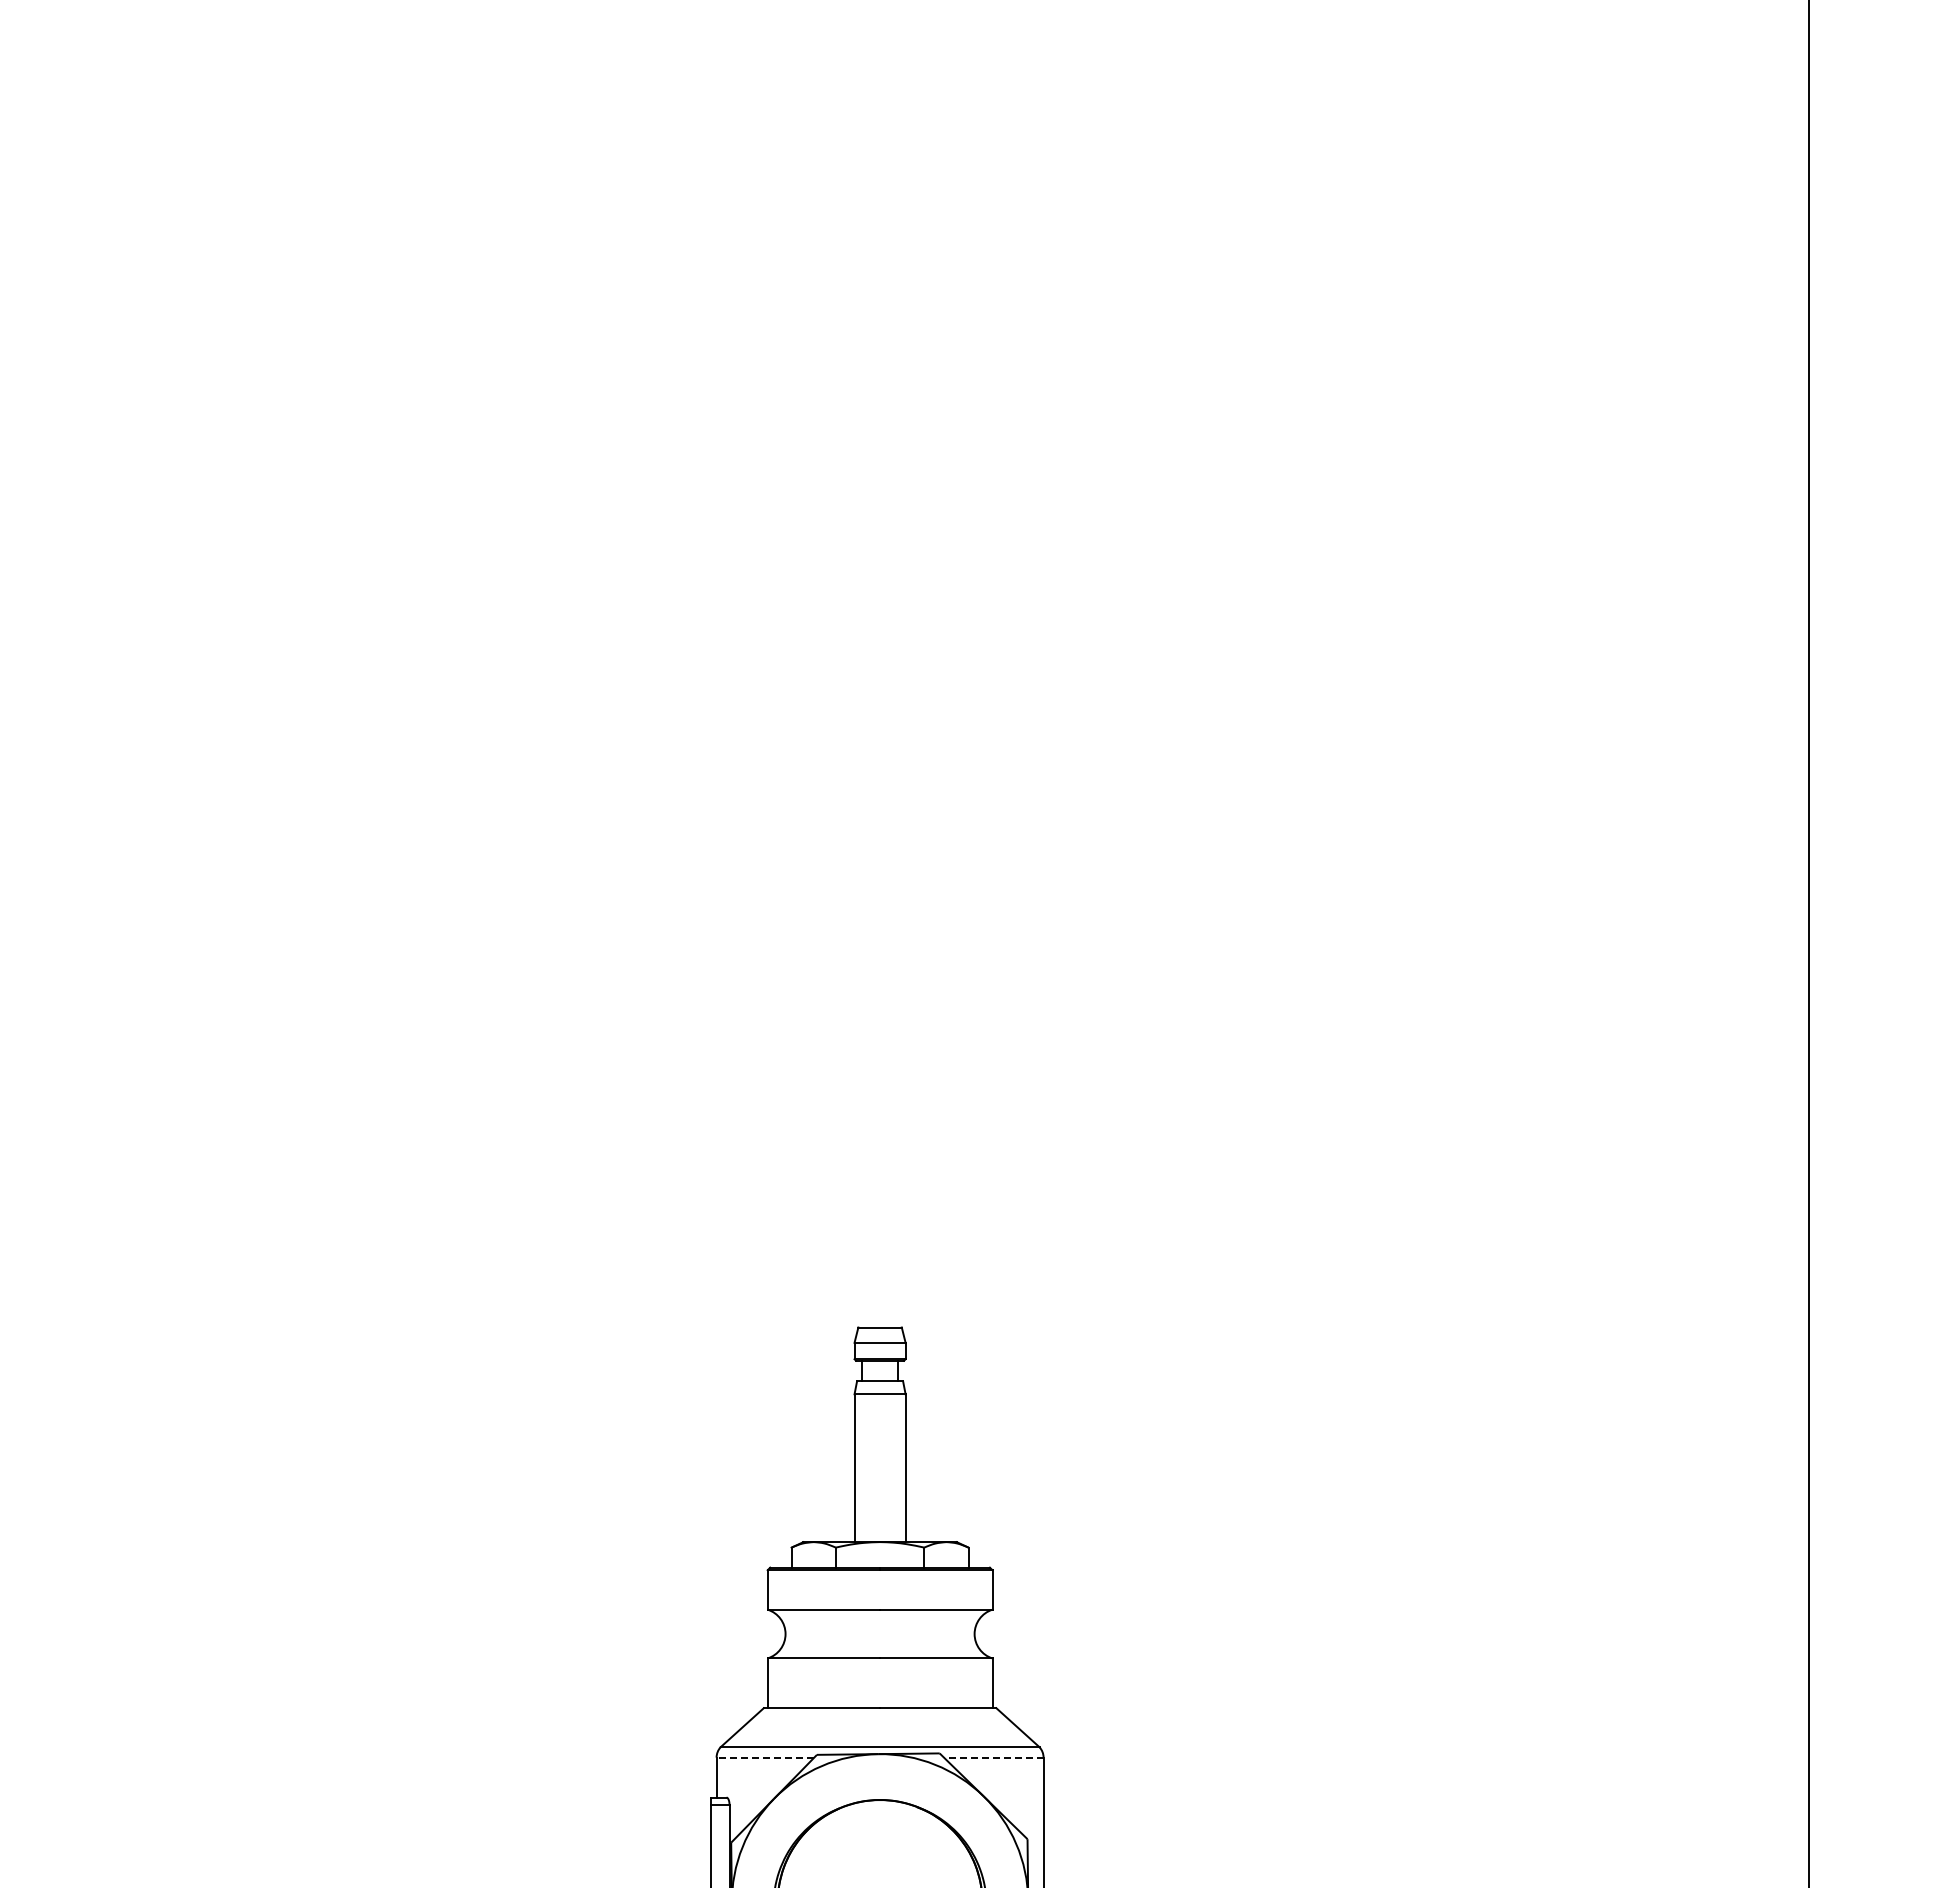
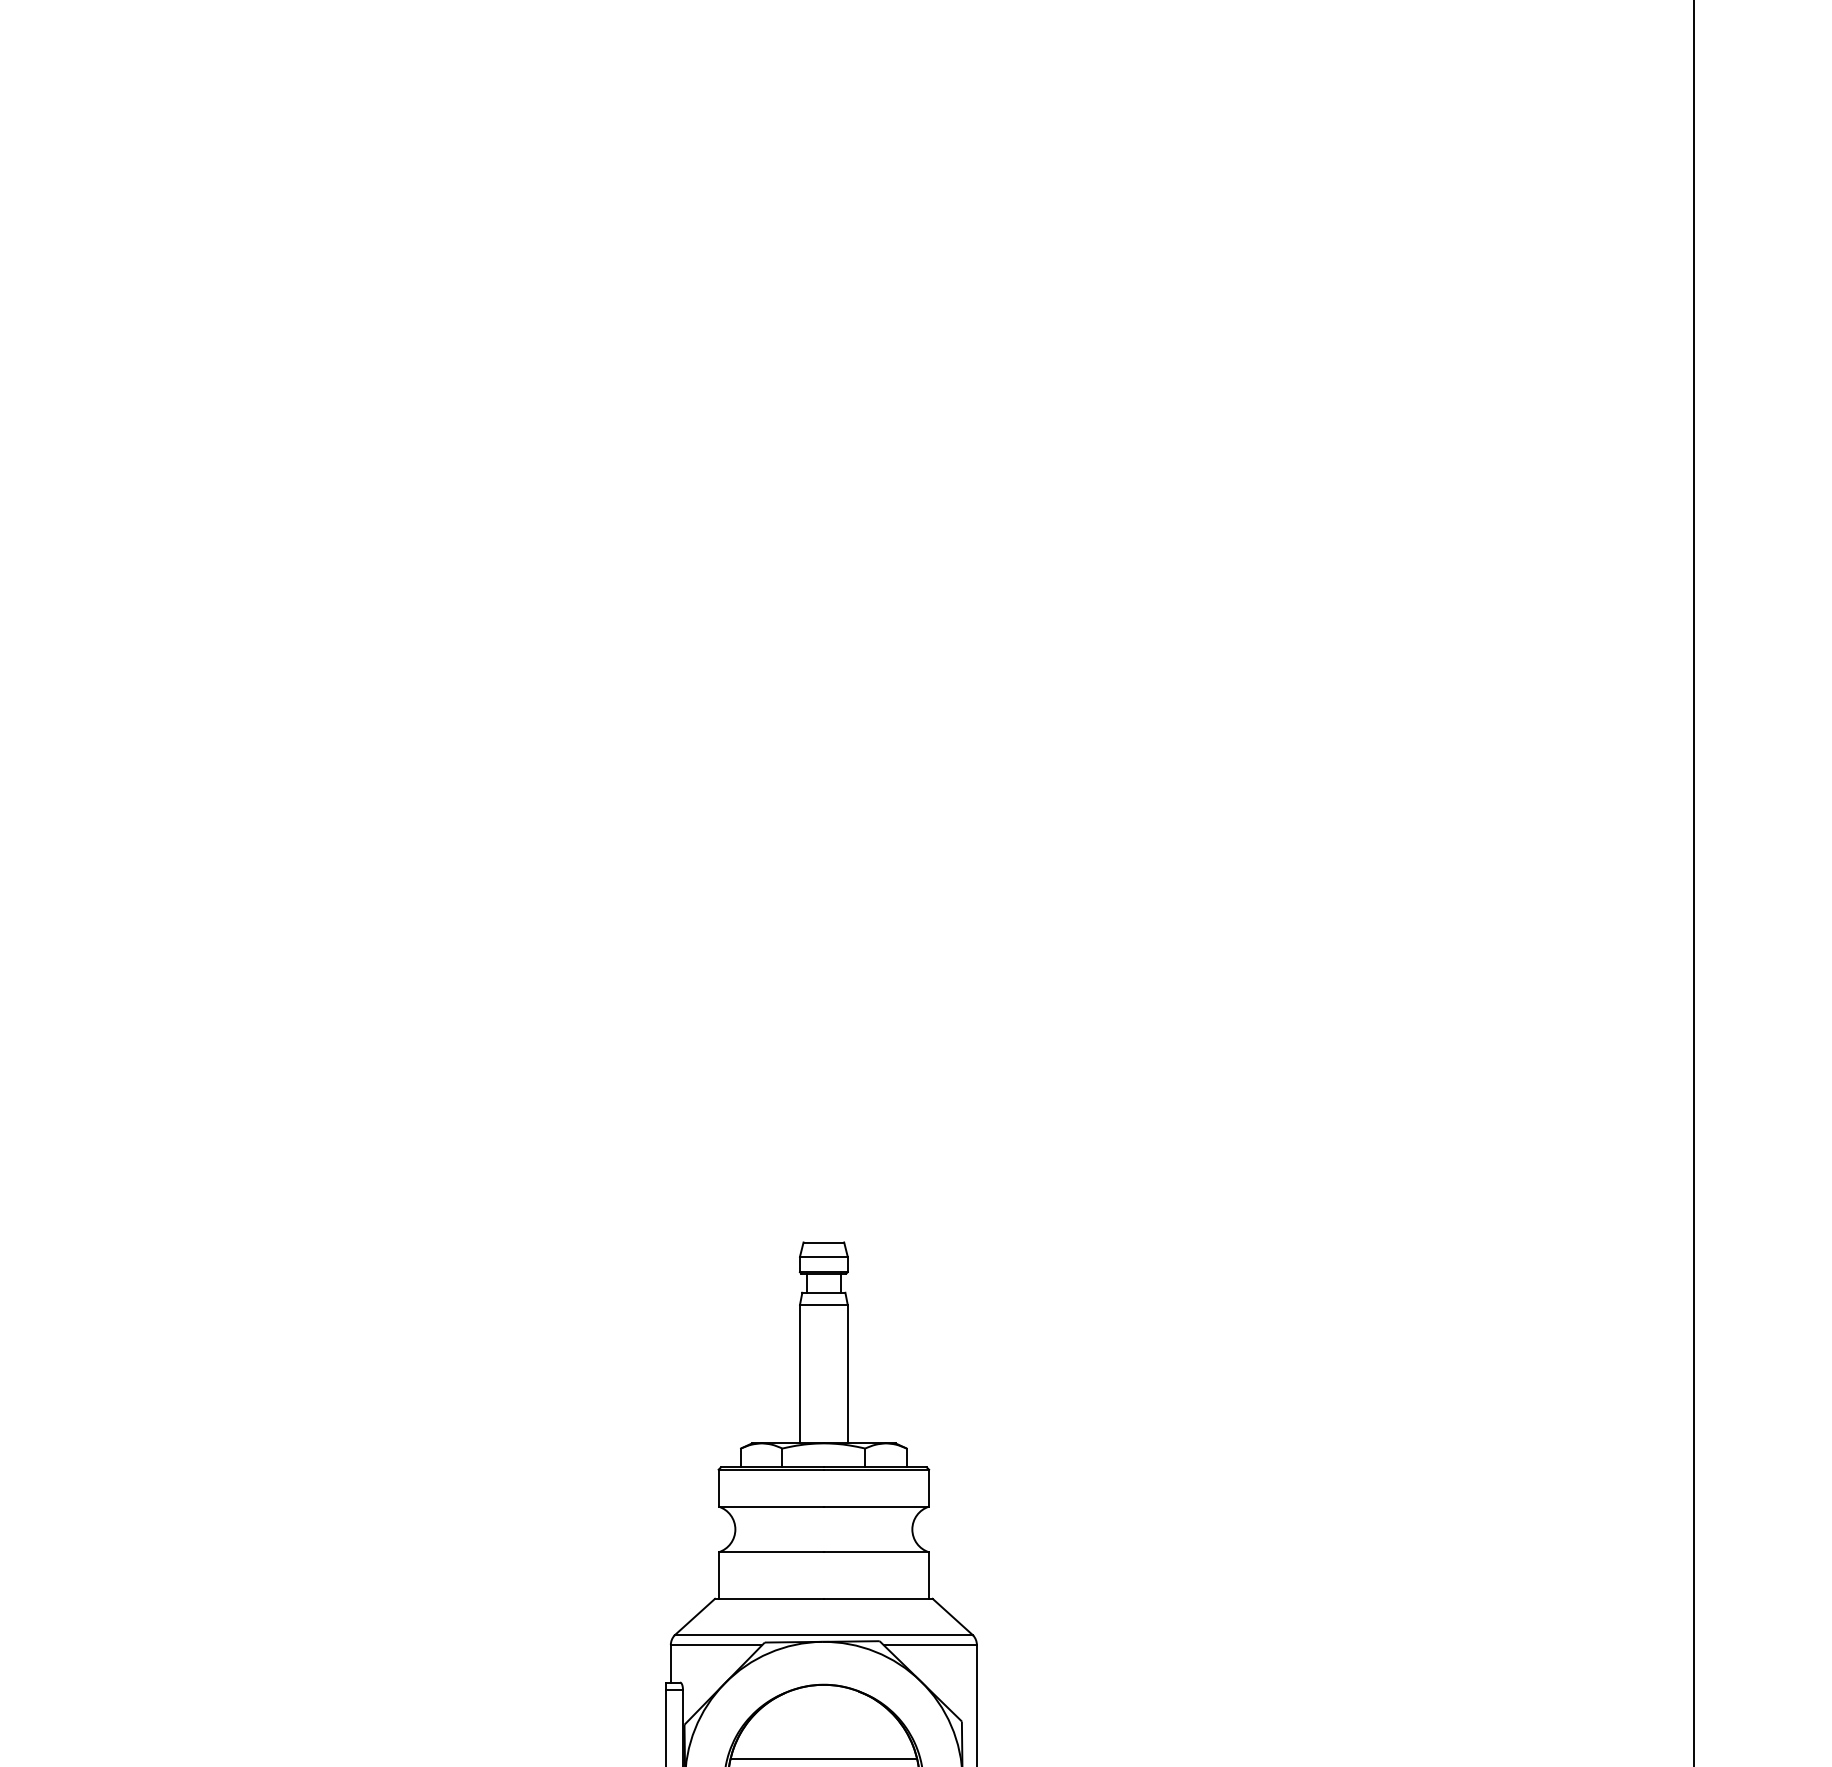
line: (765, 1757) -> (716, 1645), dashed -> solid
line: (993, 1757) -> (930, 1645), dashed -> solid
line: (879, 1879) -> (823, 1759), added

